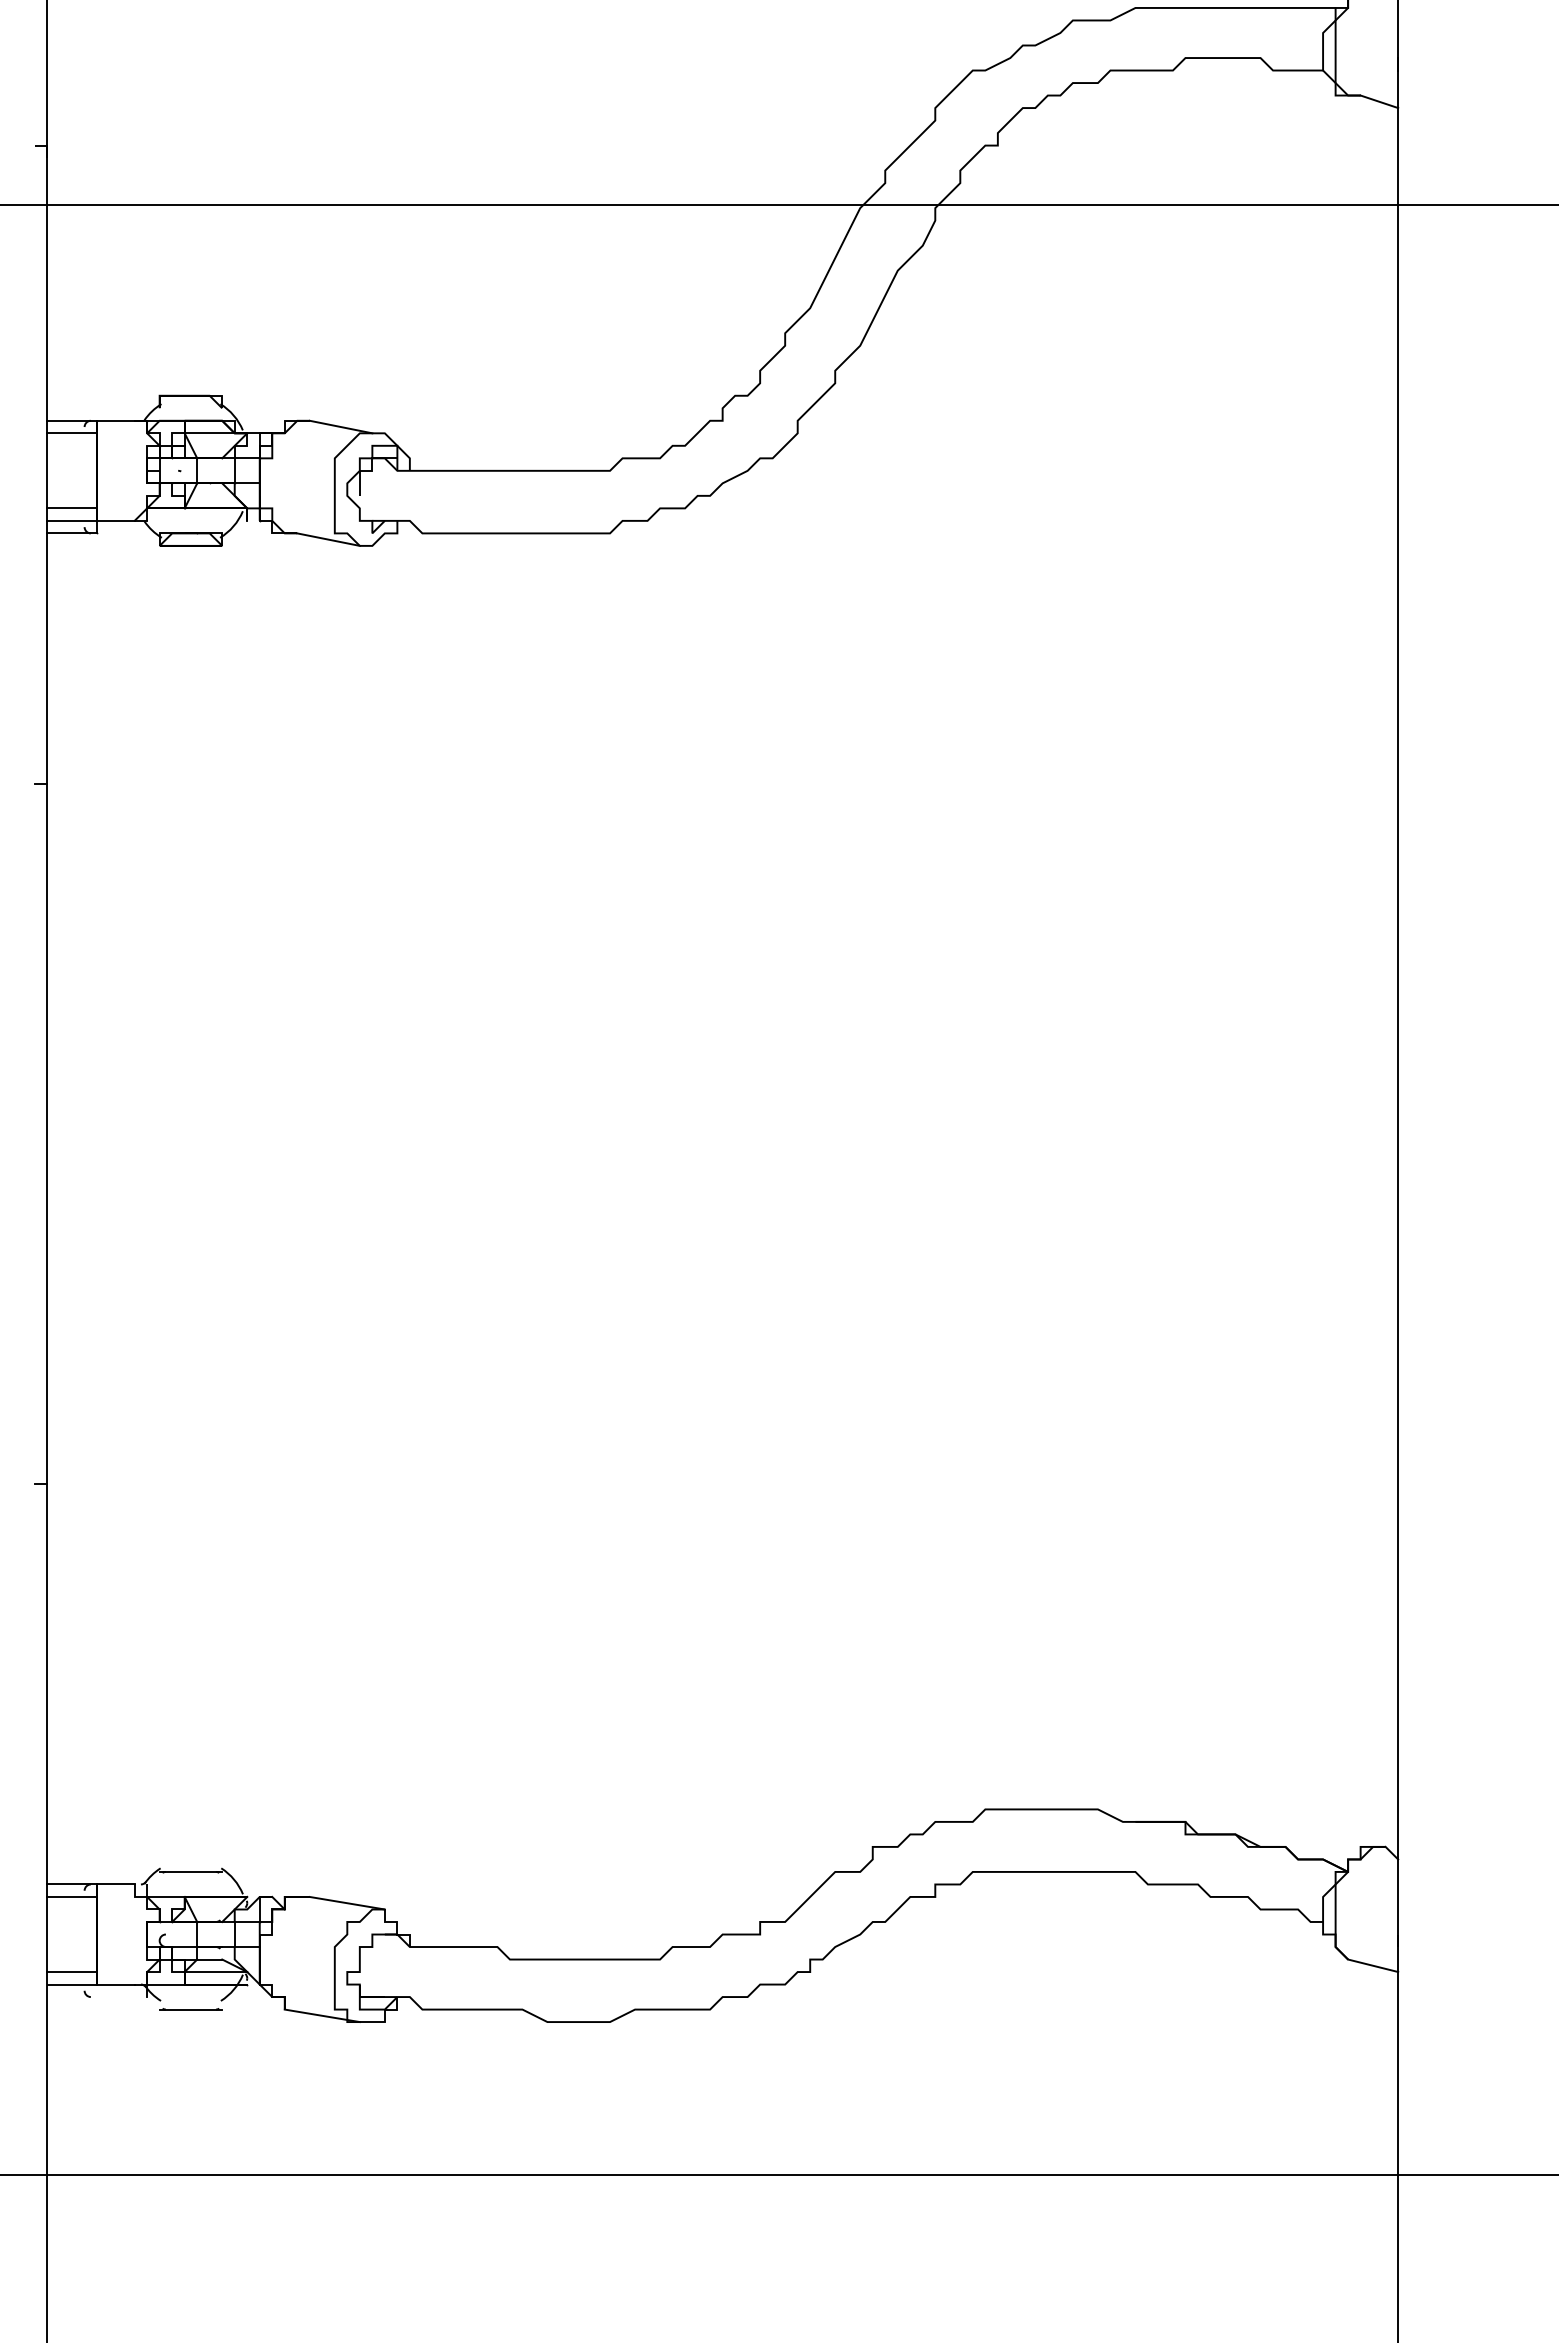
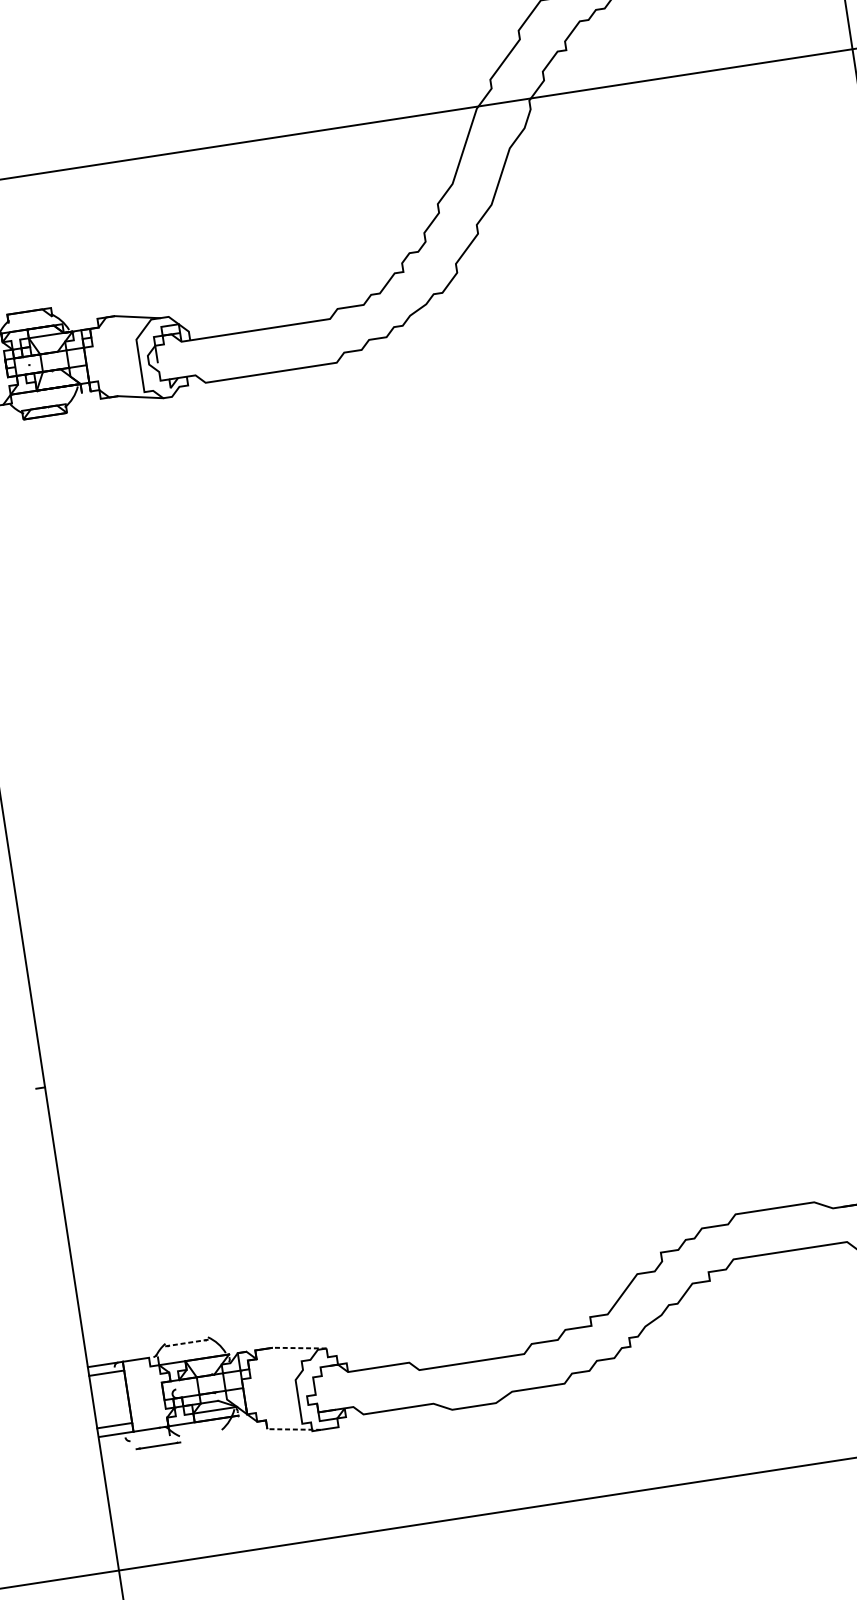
line: (191, 1871) -> (187, 1342), solid -> dashed
line: (346, 1903) -> (299, 1348), solid -> dashed
line: (190, 2009) -> (158, 1445), moved
line: (321, 2015) -> (293, 1429), solid -> dashed

